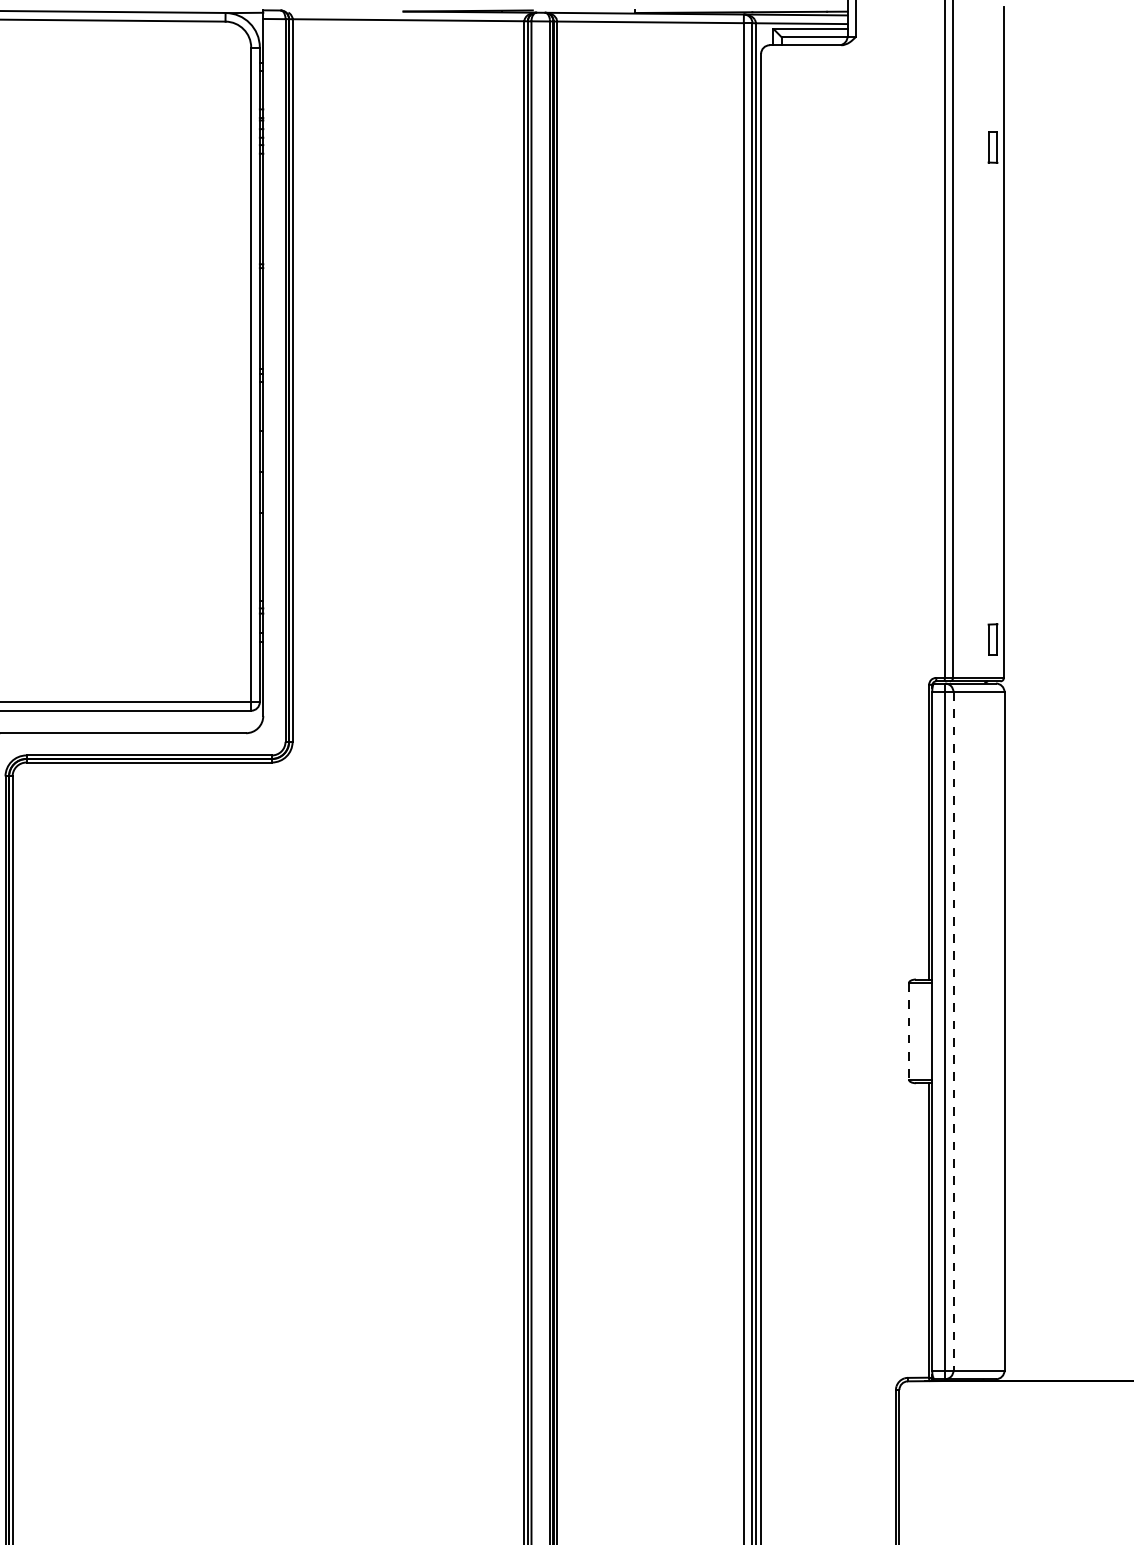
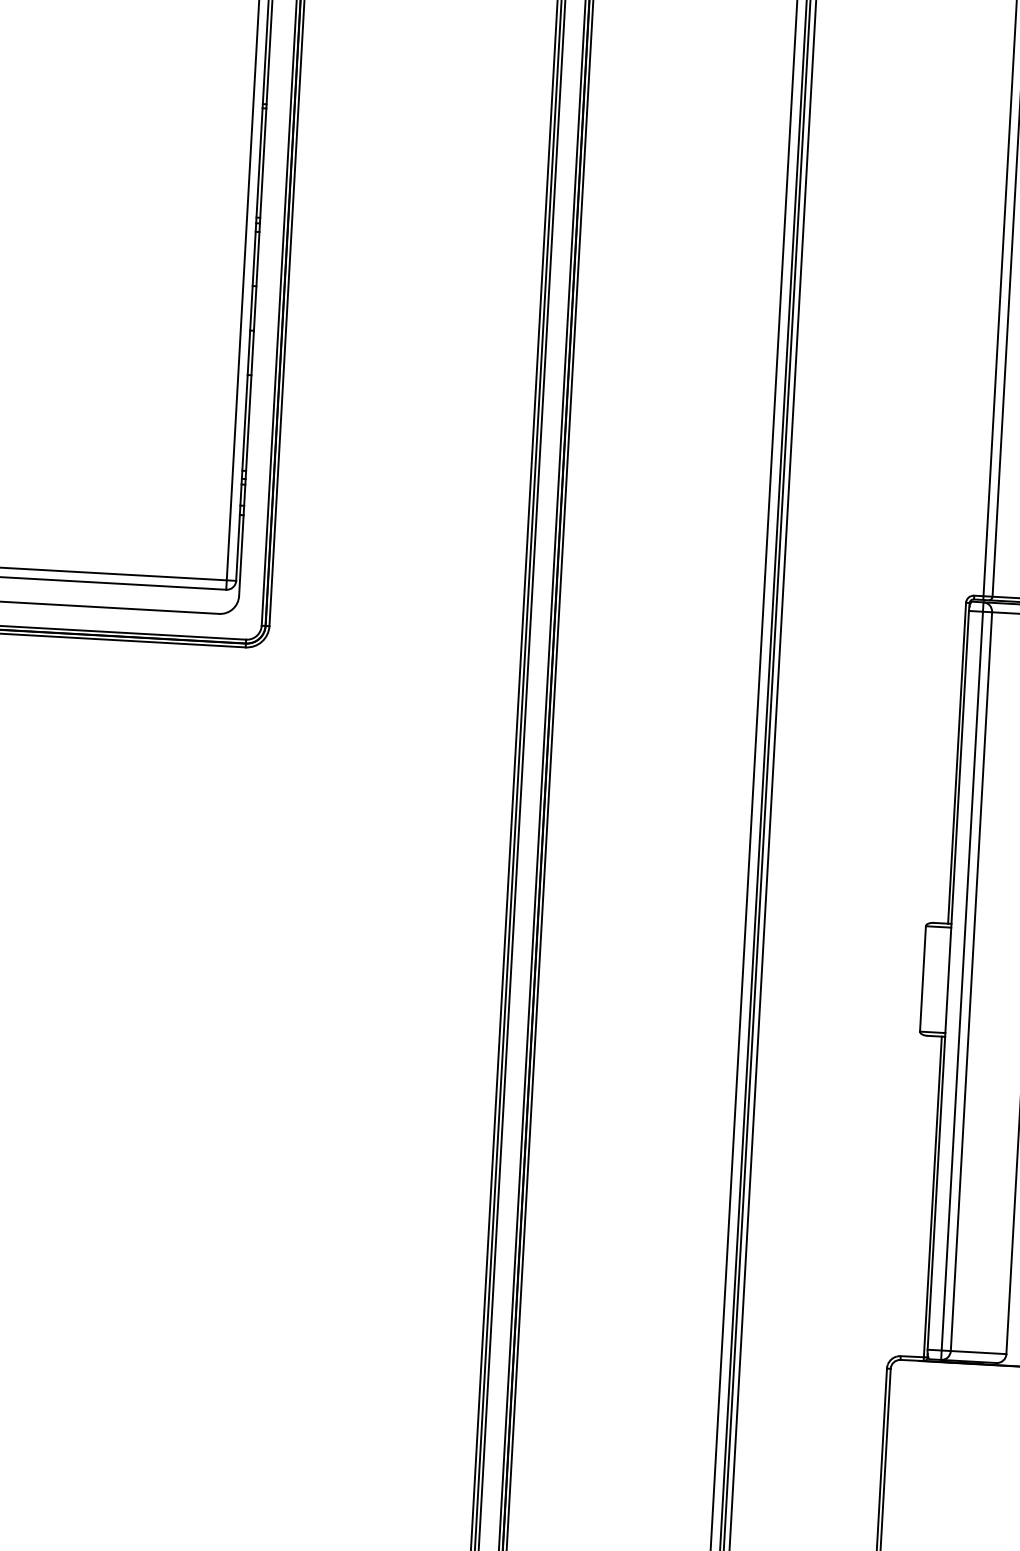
line: (908, 1031) -> (922, 979), dashed -> solid
line: (953, 1031) -> (971, 981), dashed -> solid

